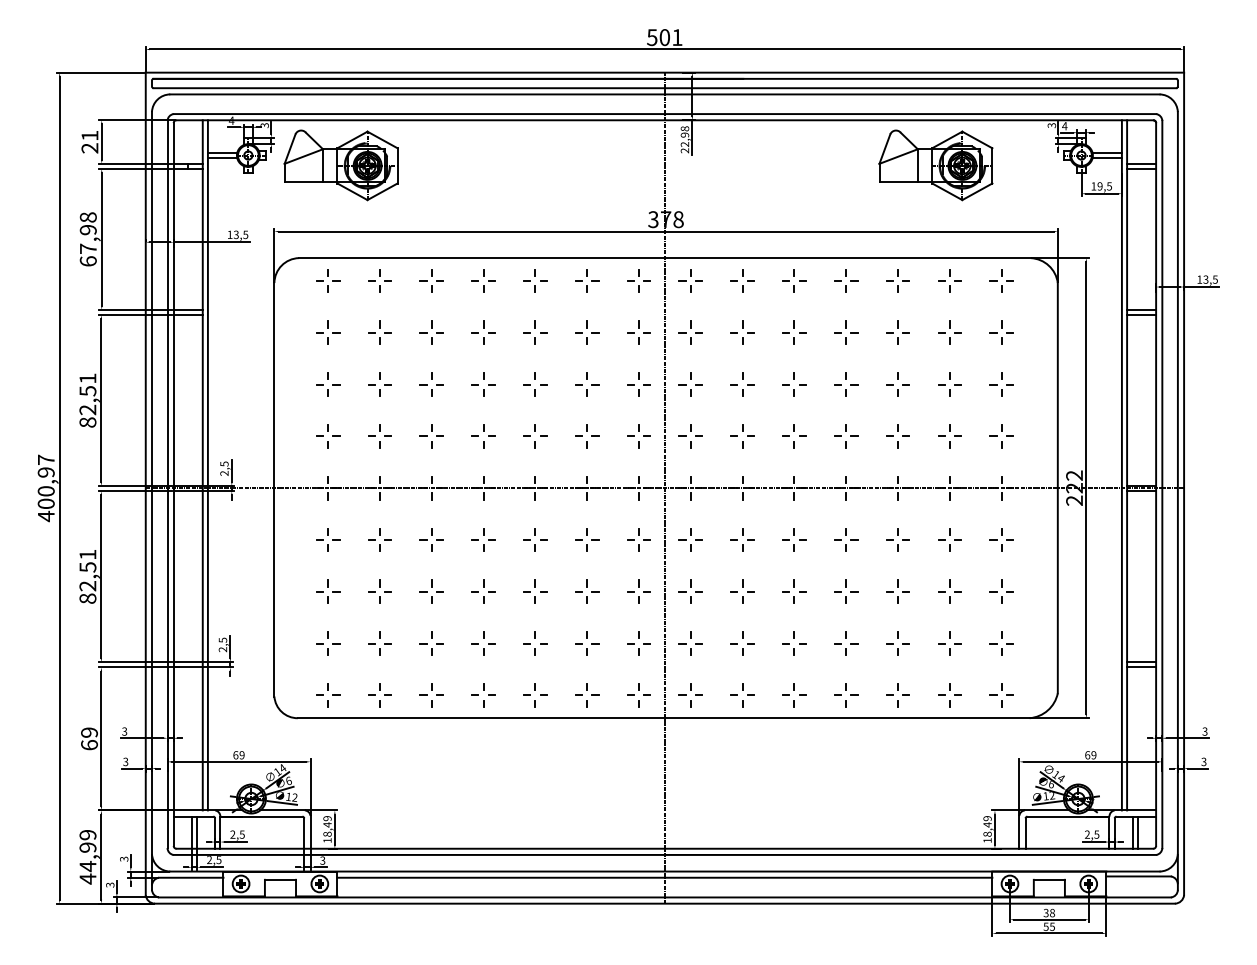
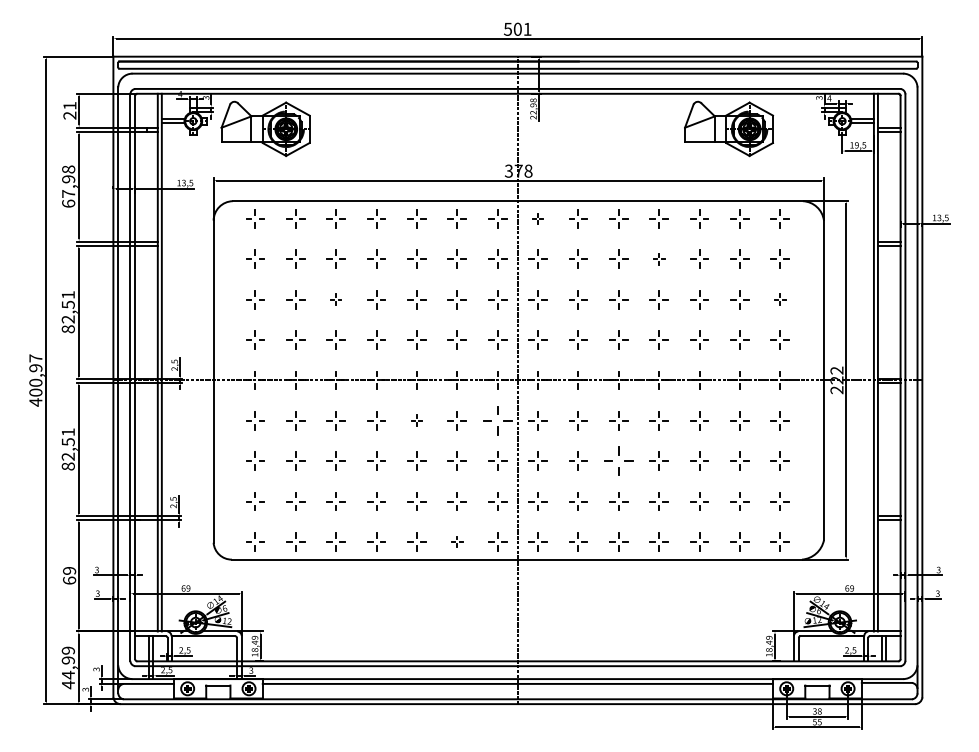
part: (690, 280) -> (537, 218), size x0.6
part: (846, 332) -> (659, 259), size x0.6
part: (431, 384) -> (336, 299), size x0.6
part: (1001, 384) -> (780, 299), size x0.6
part: (535, 539) -> (417, 420), size x0.6
part: (638, 539) -> (497, 420), size x1.6
part: (794, 591) -> (618, 460), size x1.6
part: (587, 695) -> (457, 541), size x0.6

